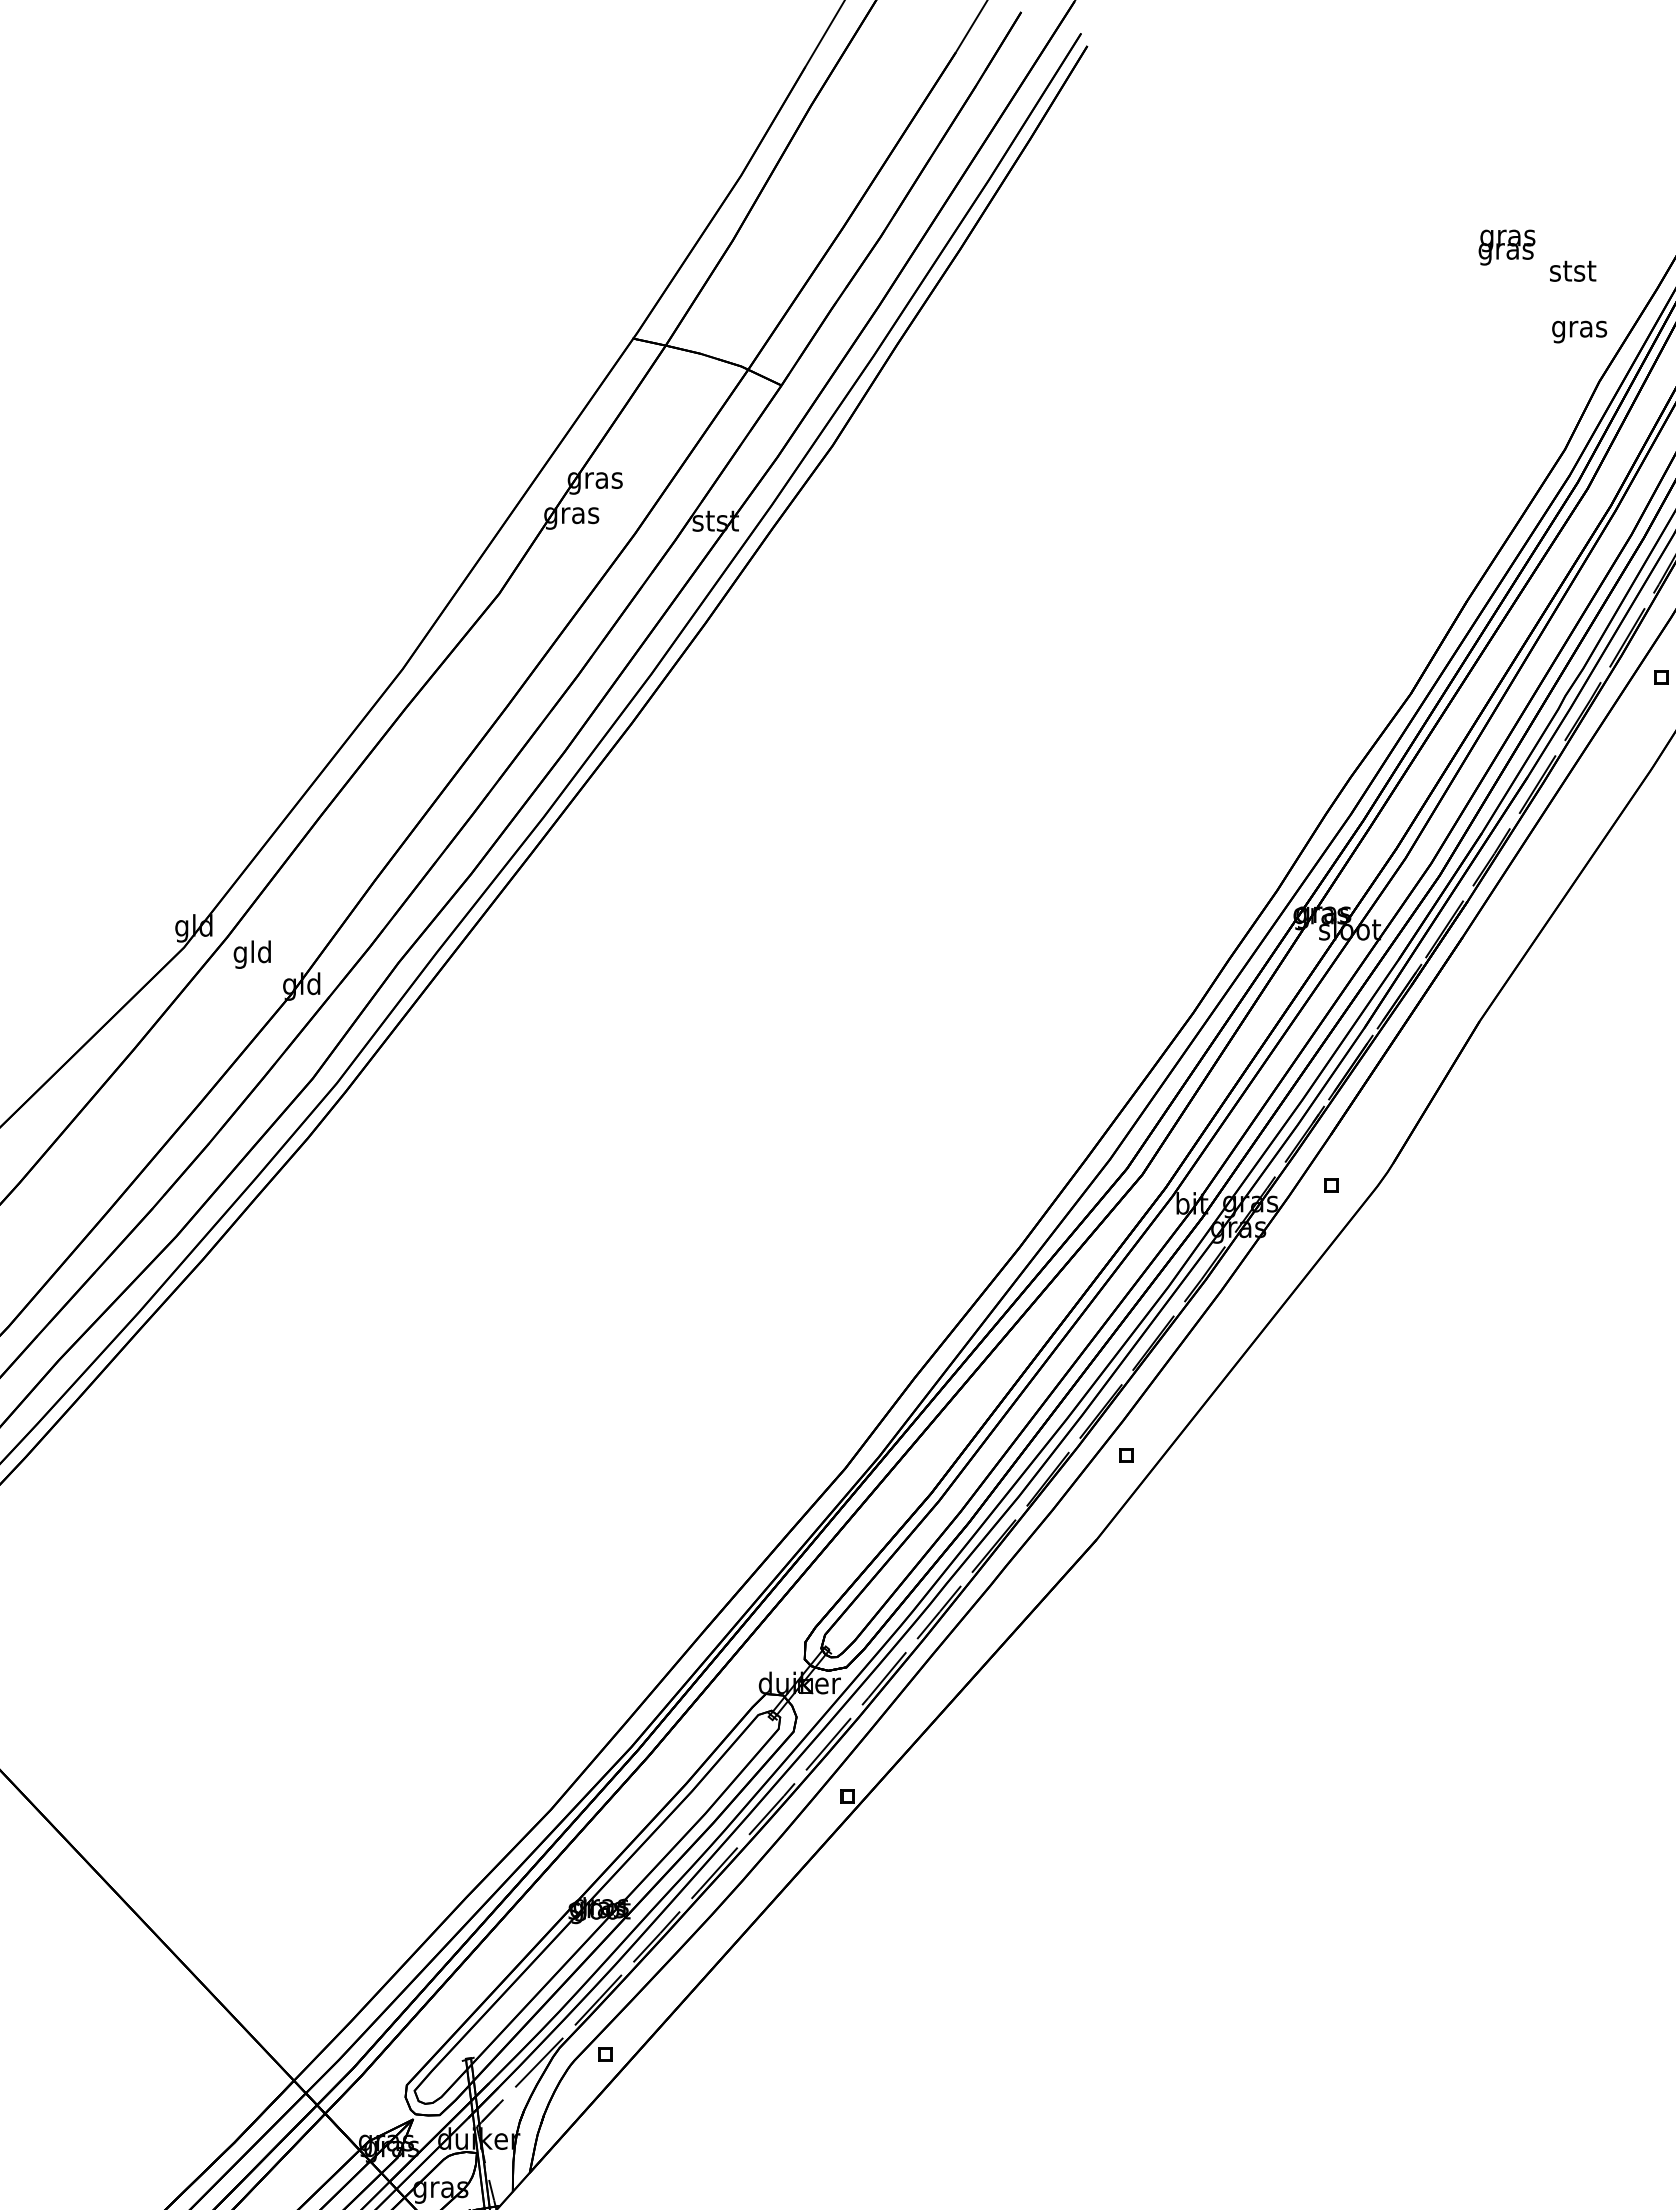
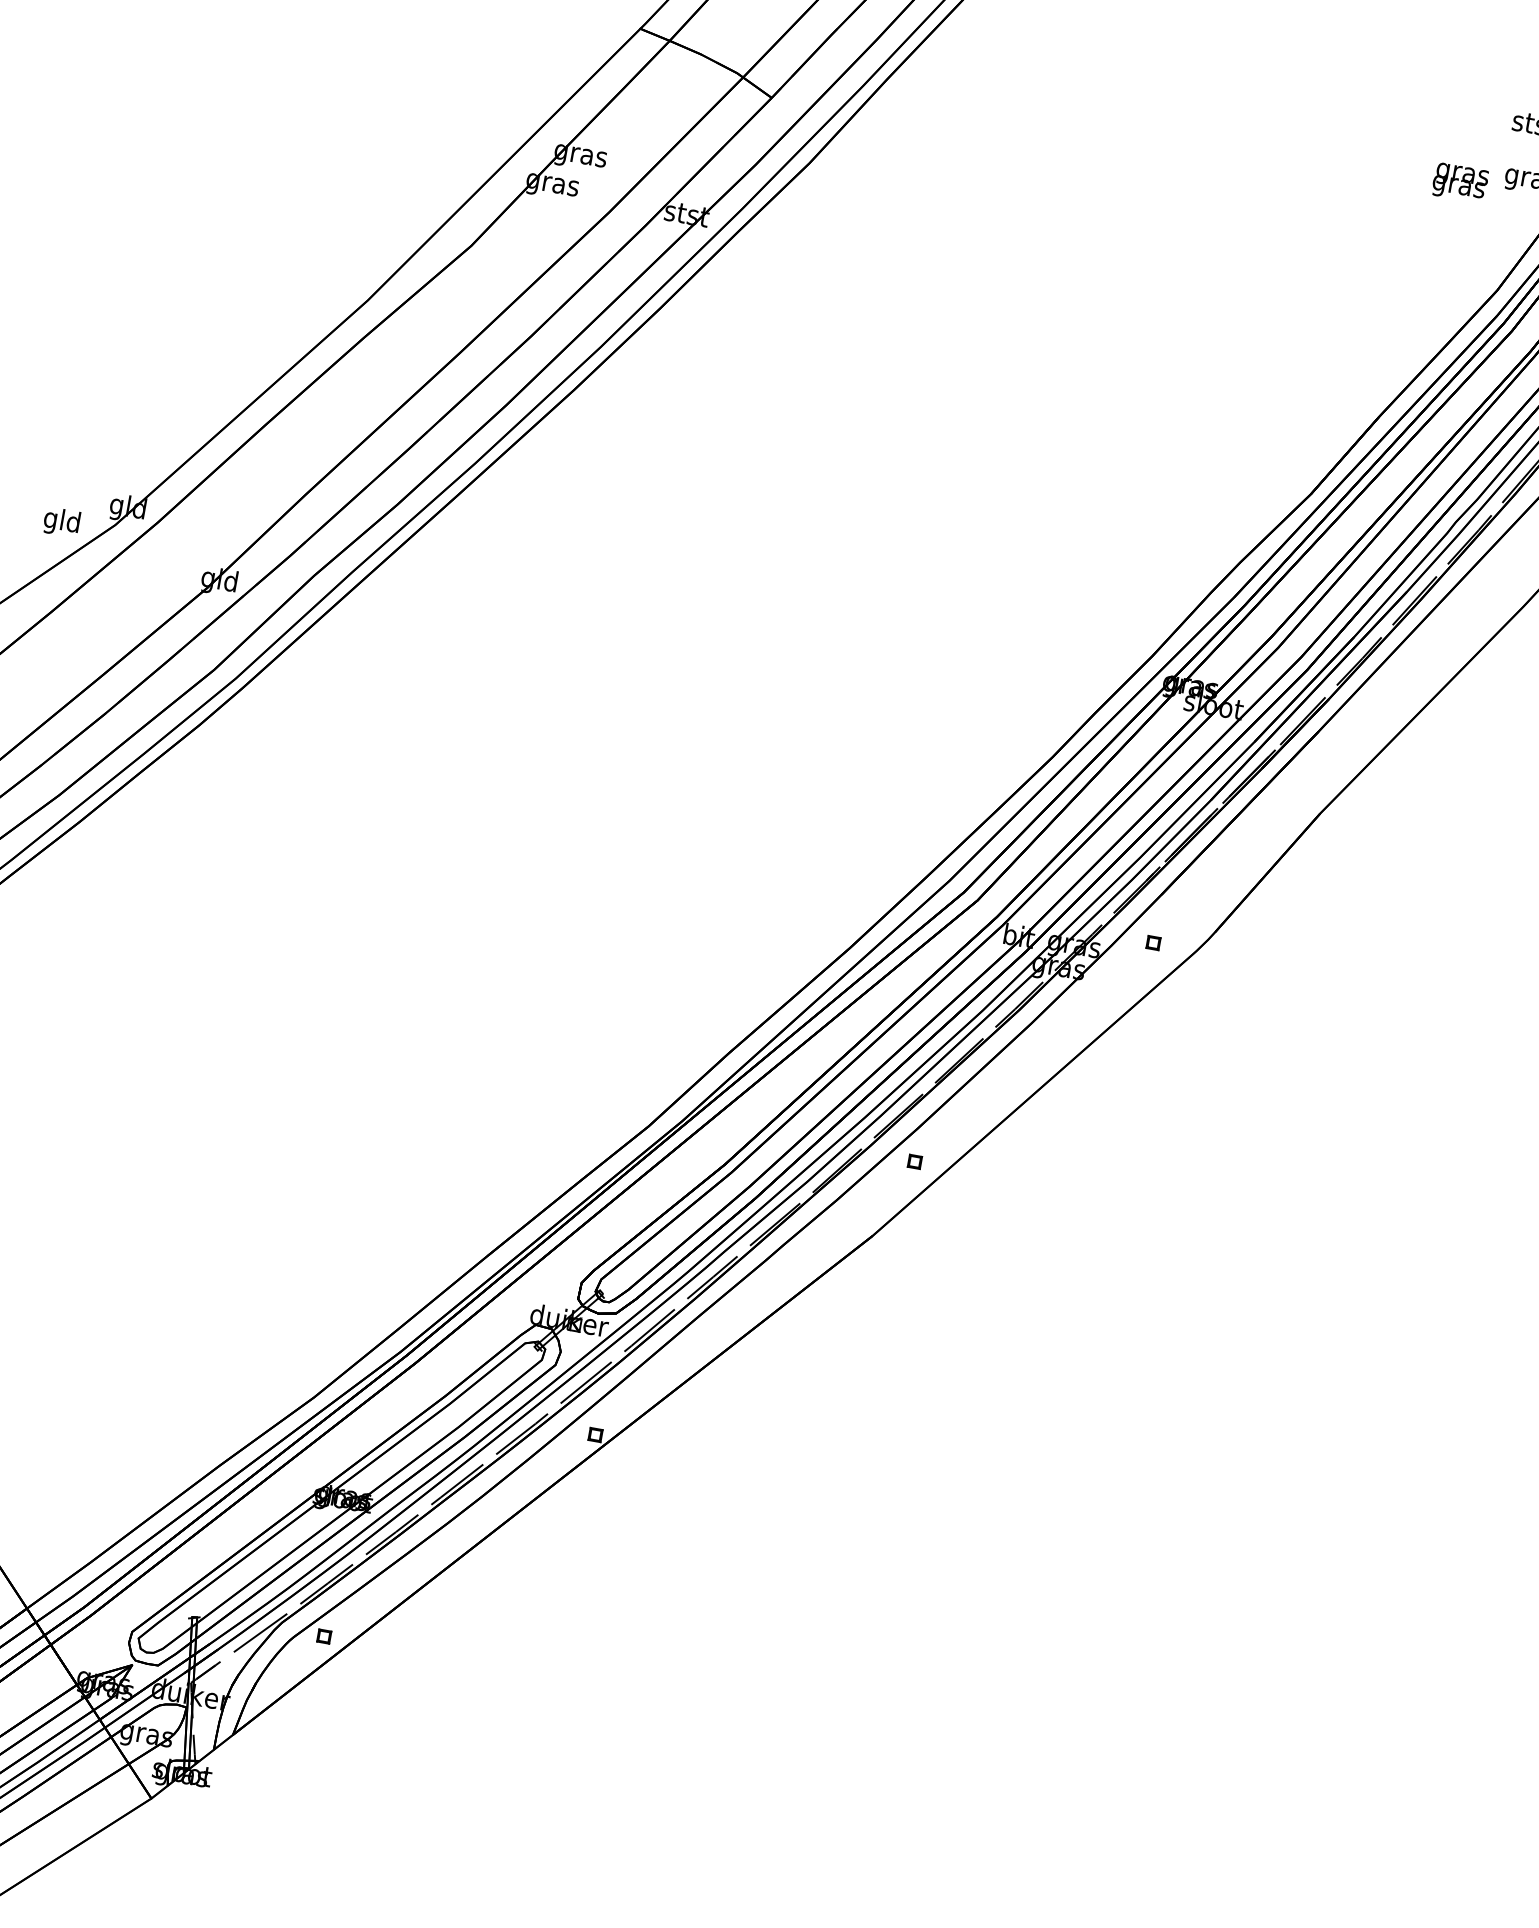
text: (1506, 247) -> (1459, 182), moved
text: (251, 954) -> (60, 522), moved

